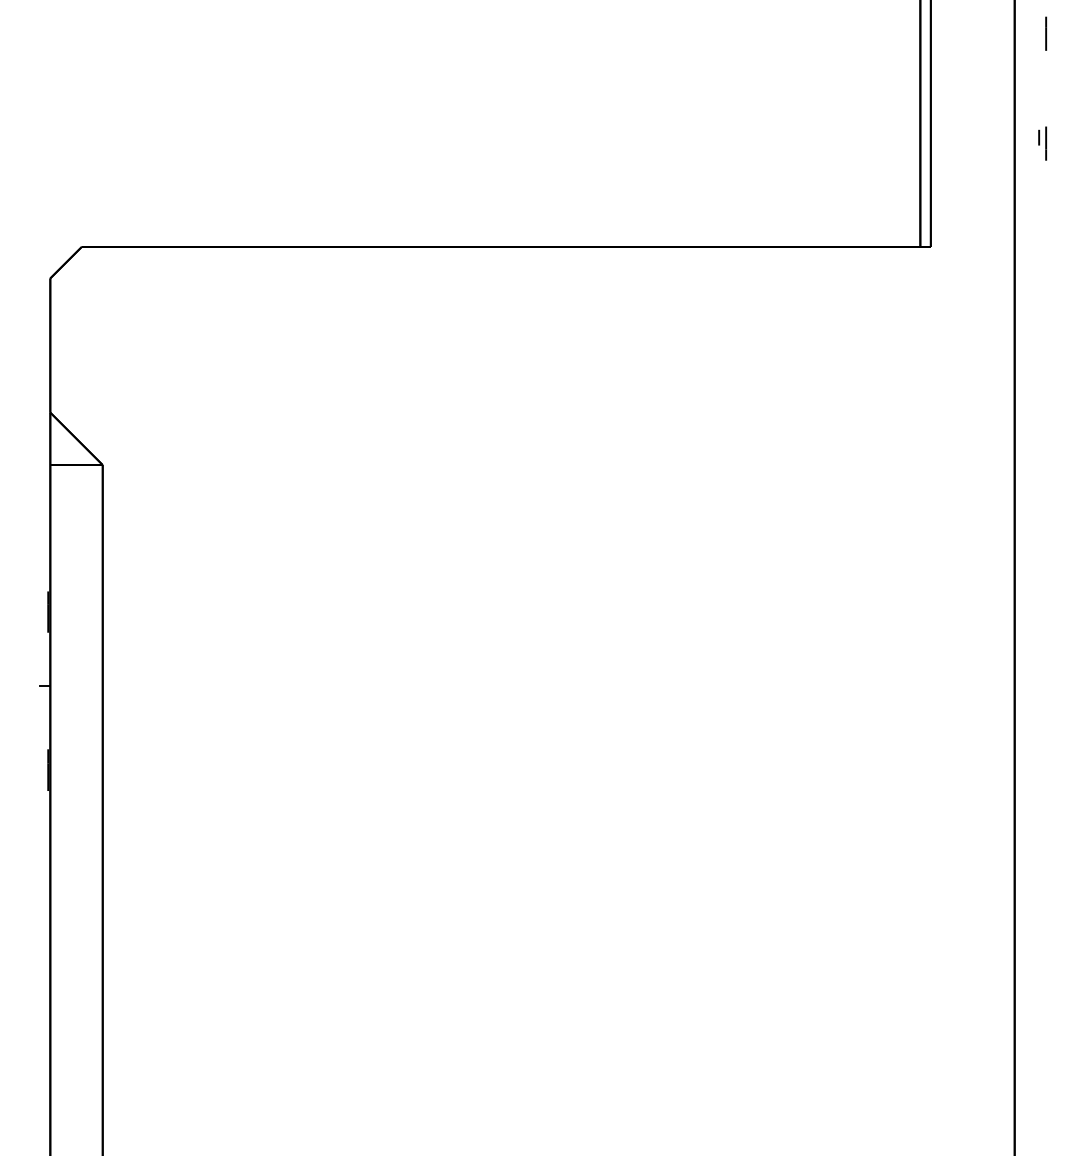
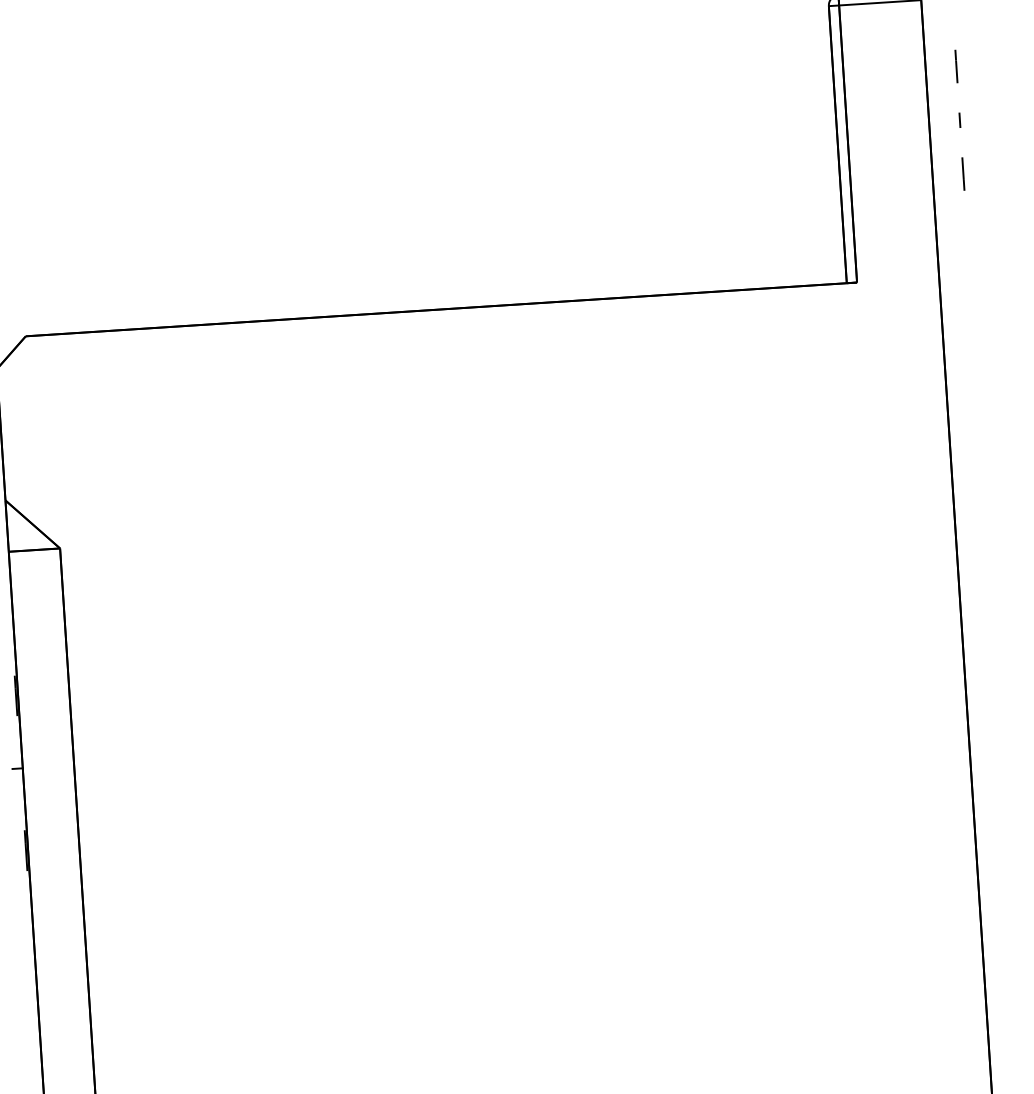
line: (1038, 137) -> (959, 120), moved

